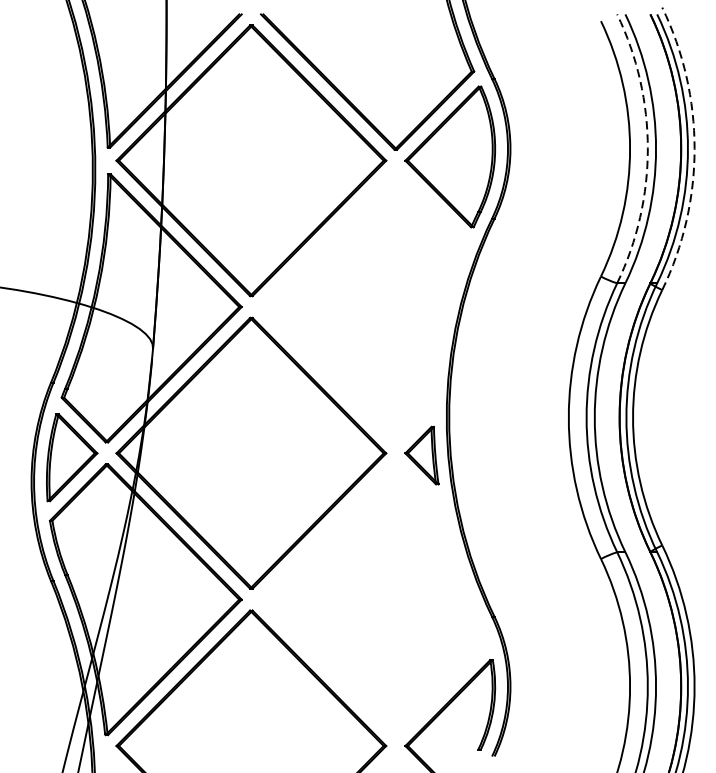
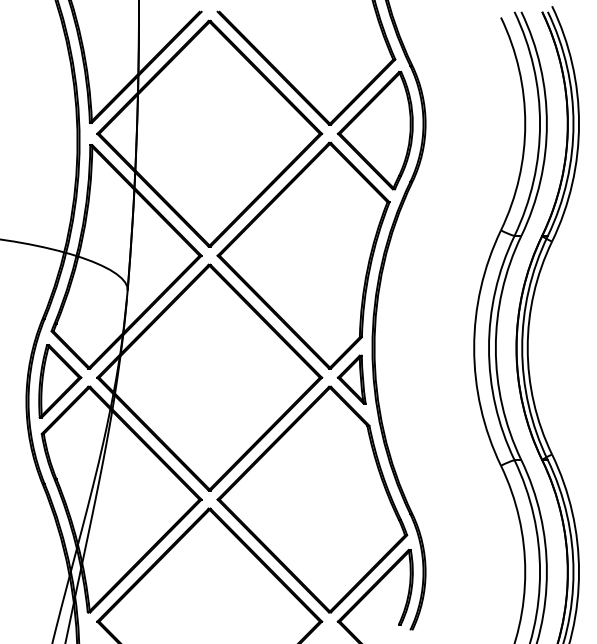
arc: (648, 148) -> (540, 123), dashed -> solid
arc: (695, 148) -> (579, 123), dashed -> solid
part: (363, 306) -> (303, 255), added
part: (374, 599) -> (312, 499), added

